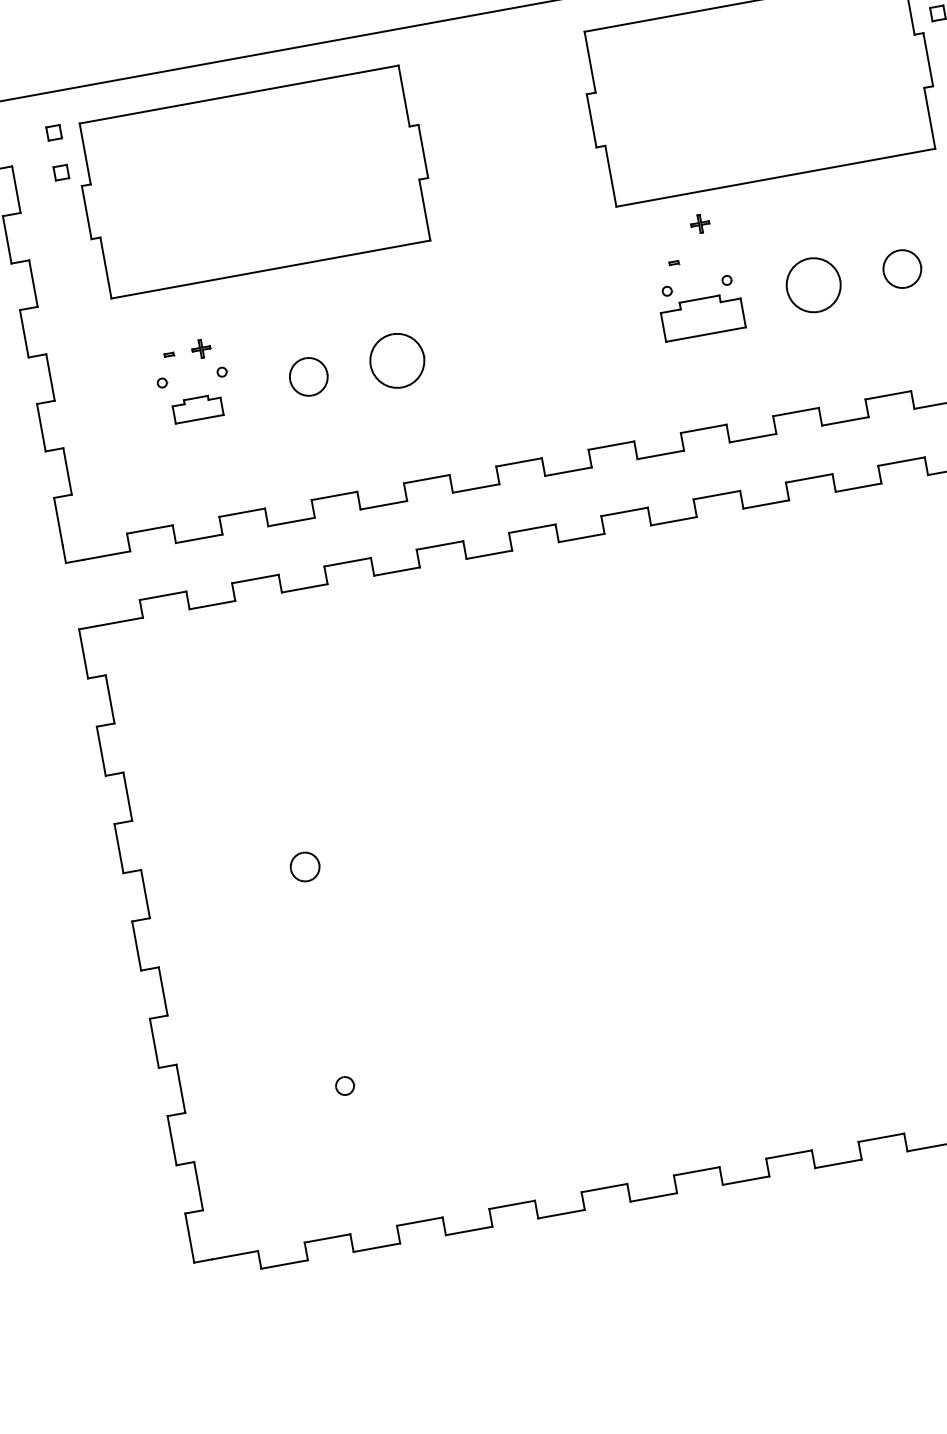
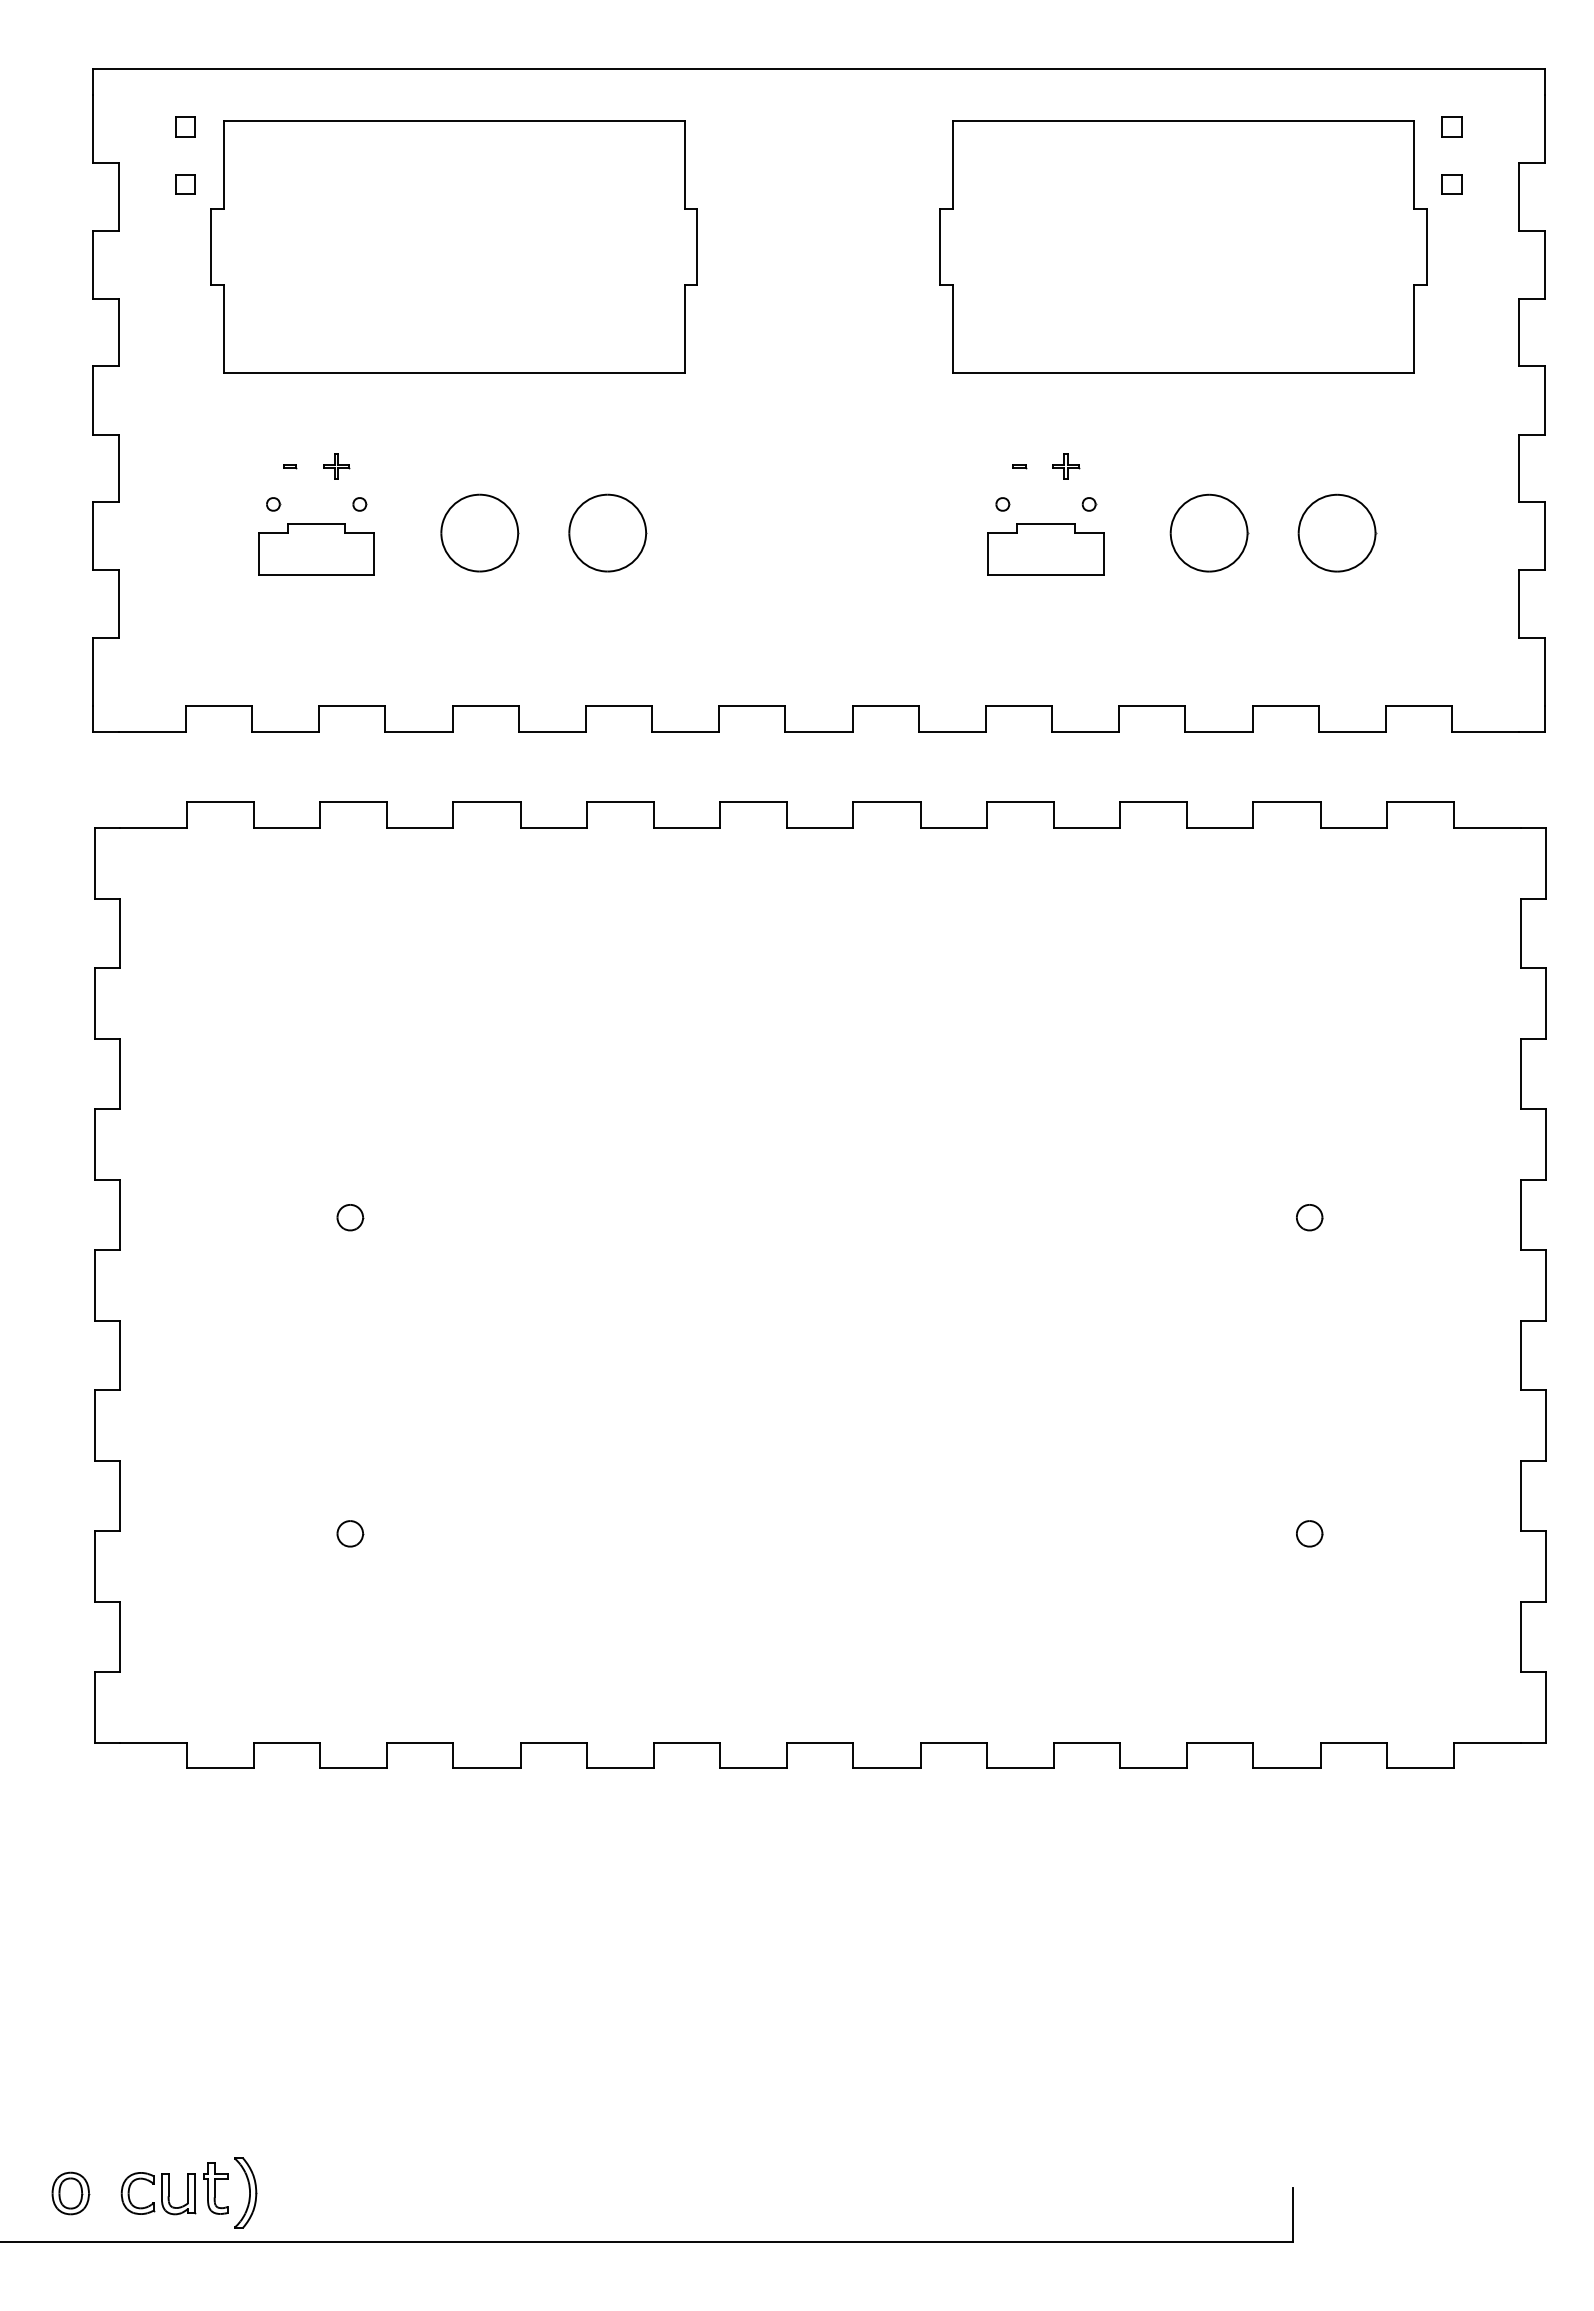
part: (700, 223) -> (1066, 466), moved
part: (902, 268) -> (1337, 532), size x1.43
part: (308, 376) -> (479, 532), size x1.43
part: (197, 408) -> (316, 549), size x1.67
part: (305, 866) -> (350, 1217), size x0.62

